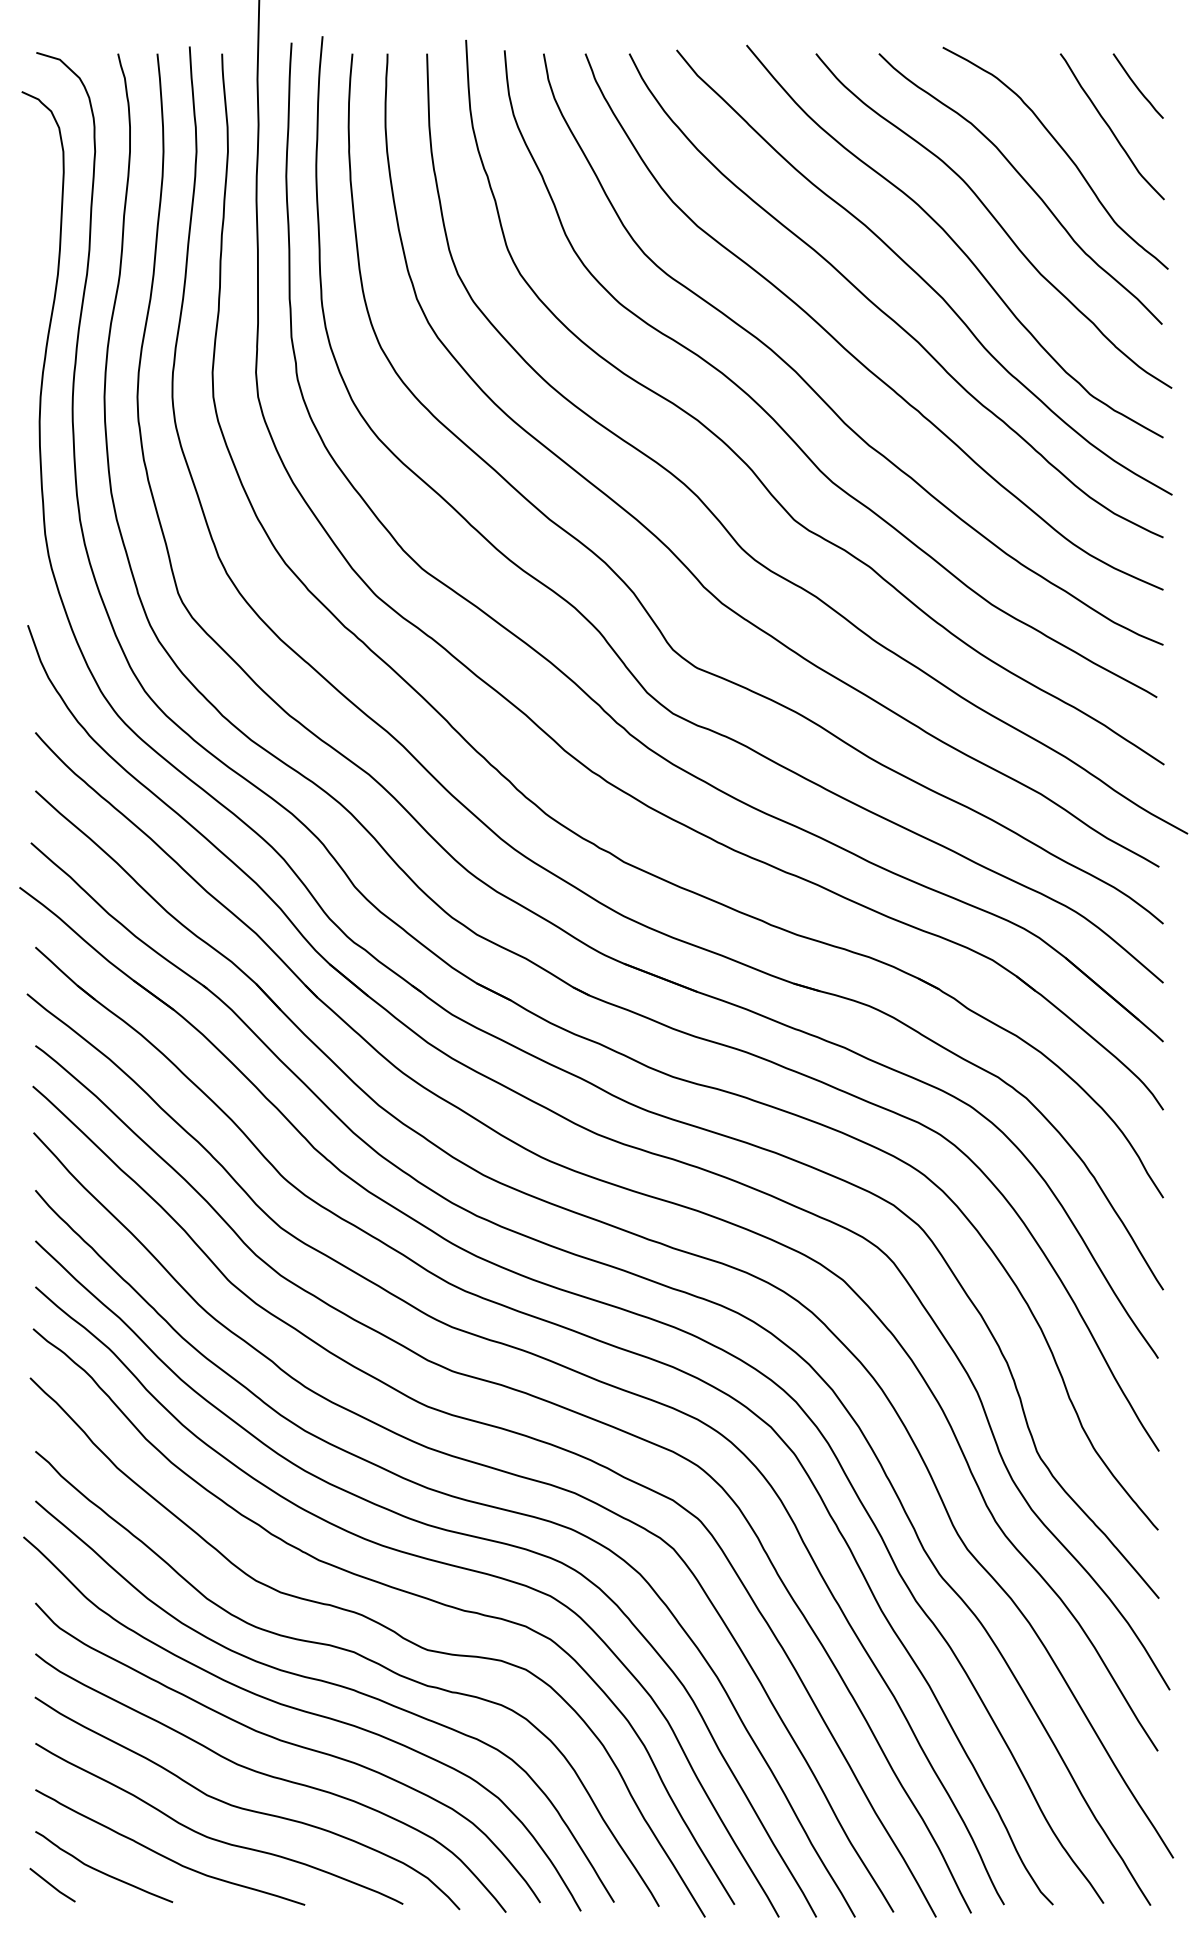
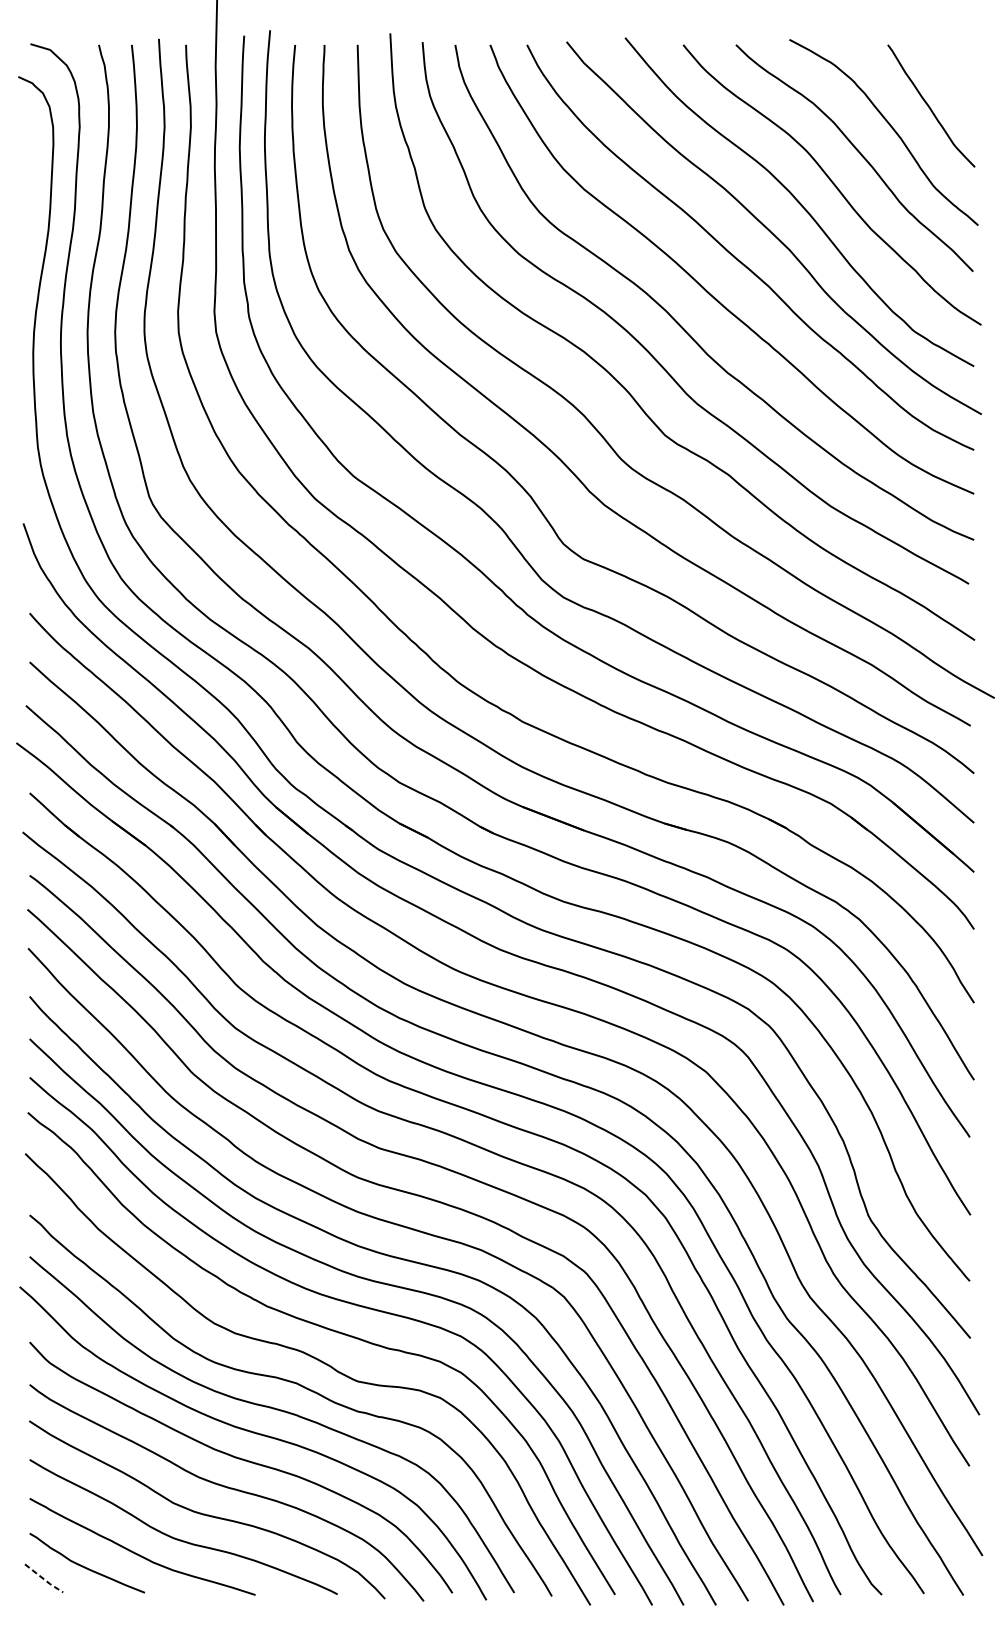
curve: (1136, 85) -> (951, 71), removed
line: (52, 1886) -> (44, 1579), solid -> dashed

